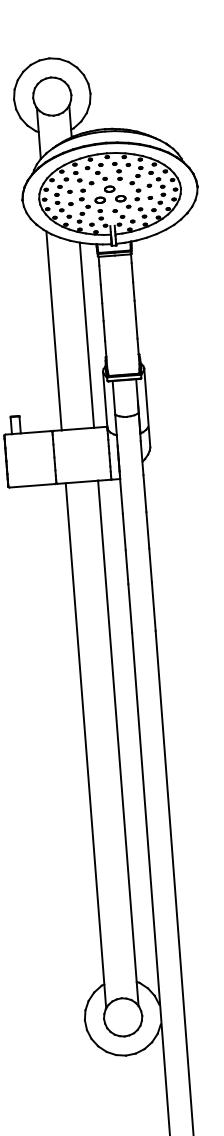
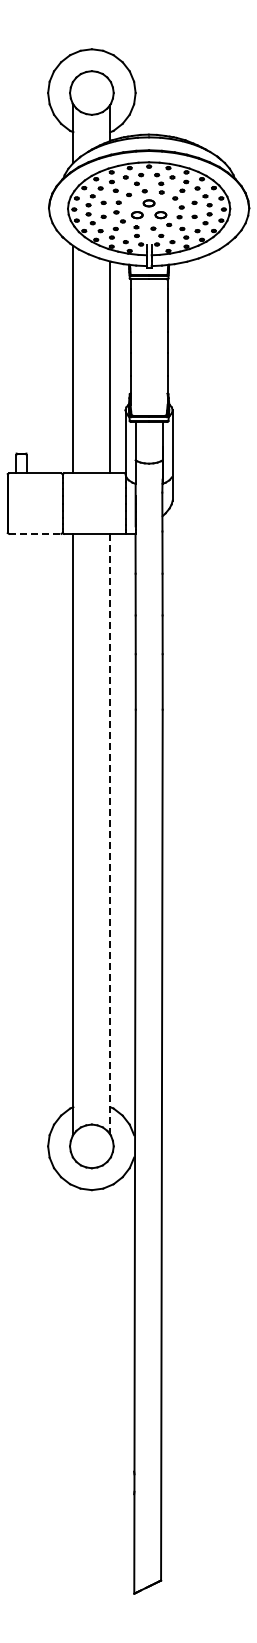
line: (32, 485) -> (35, 533), solid -> dashed
line: (118, 742) -> (110, 833), solid -> dashed

